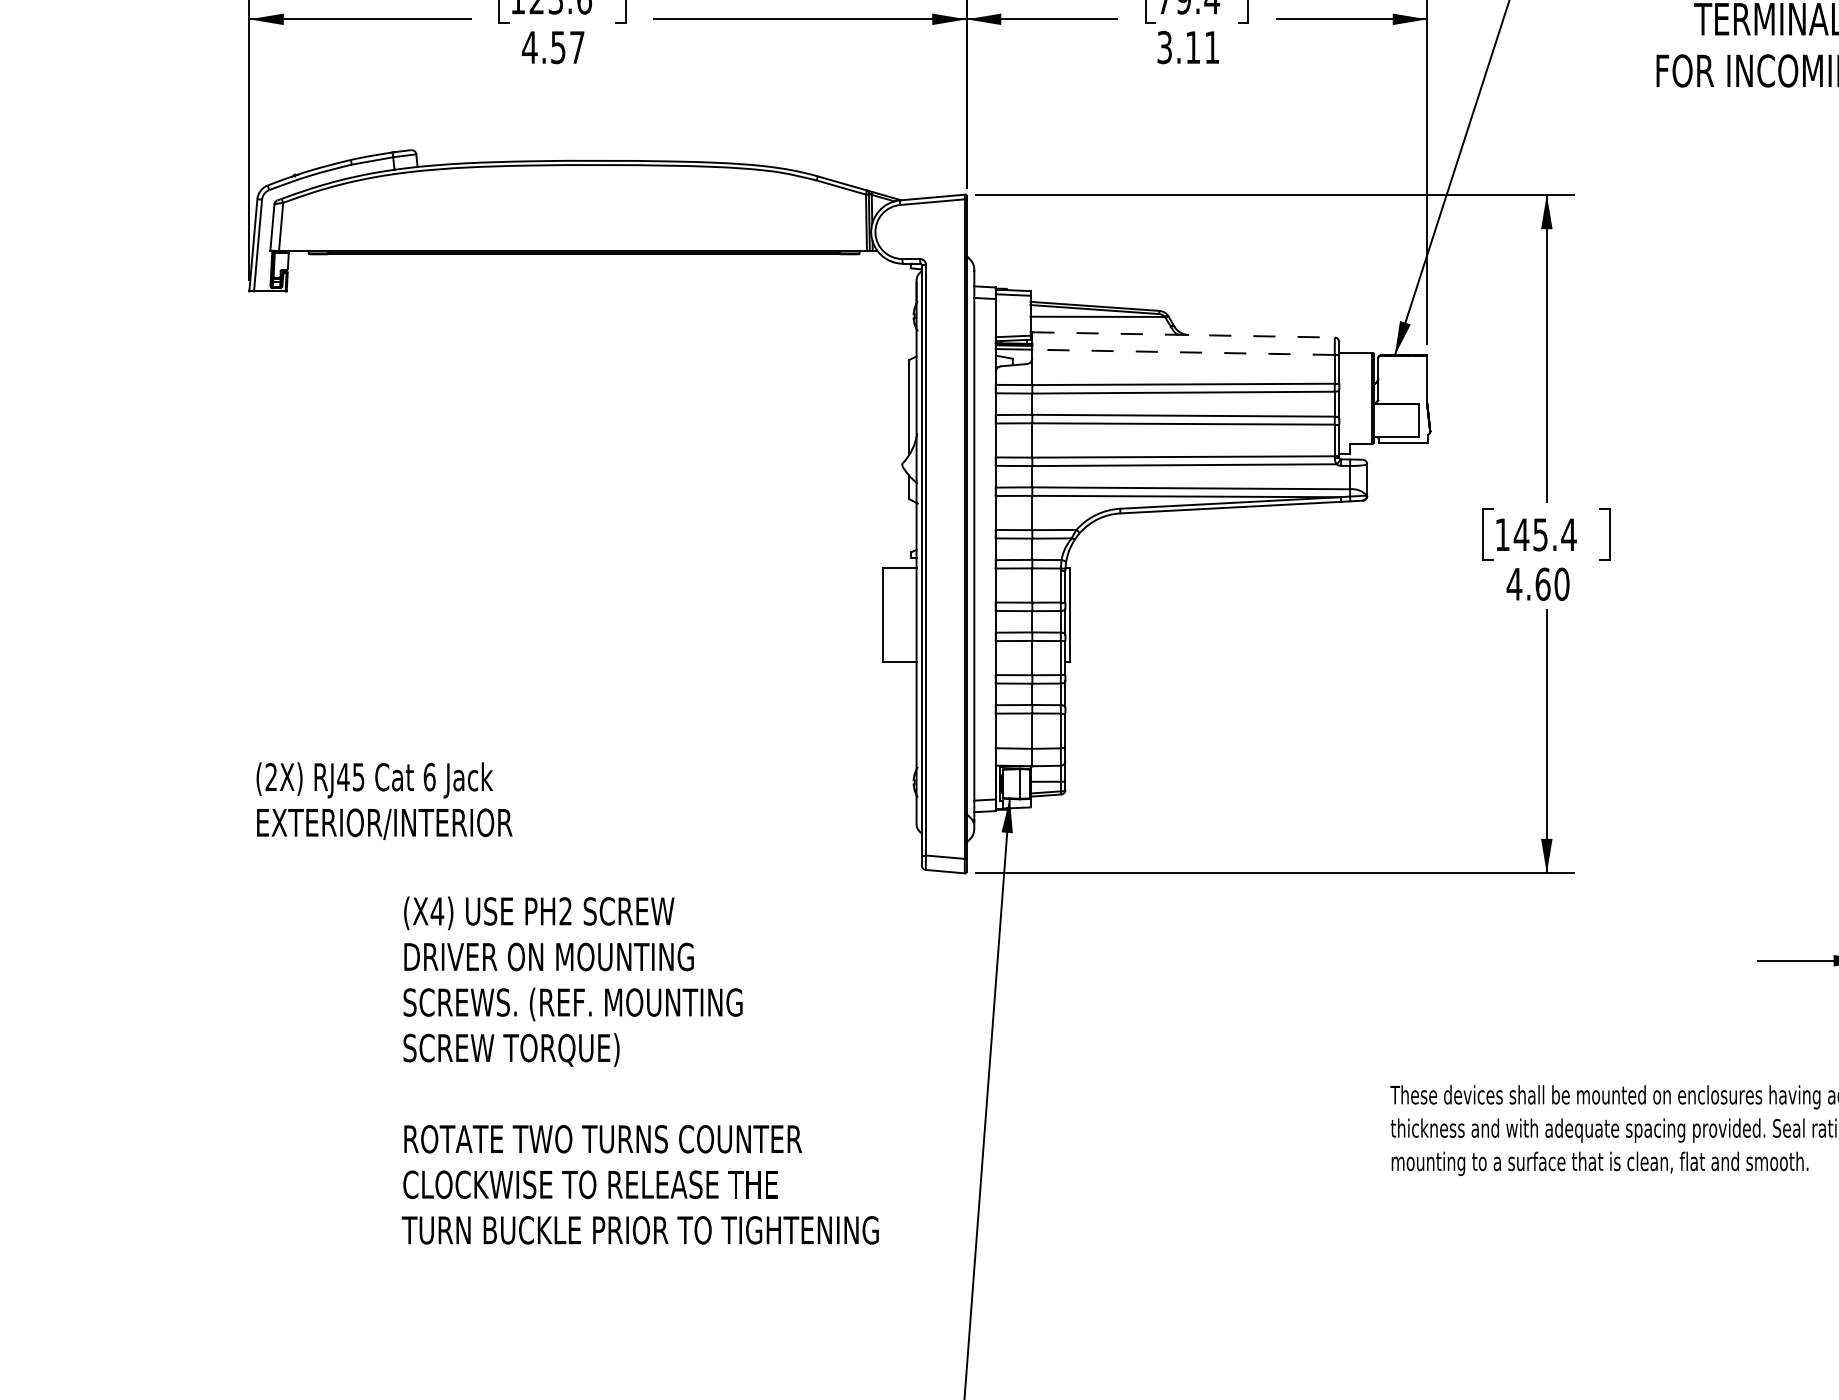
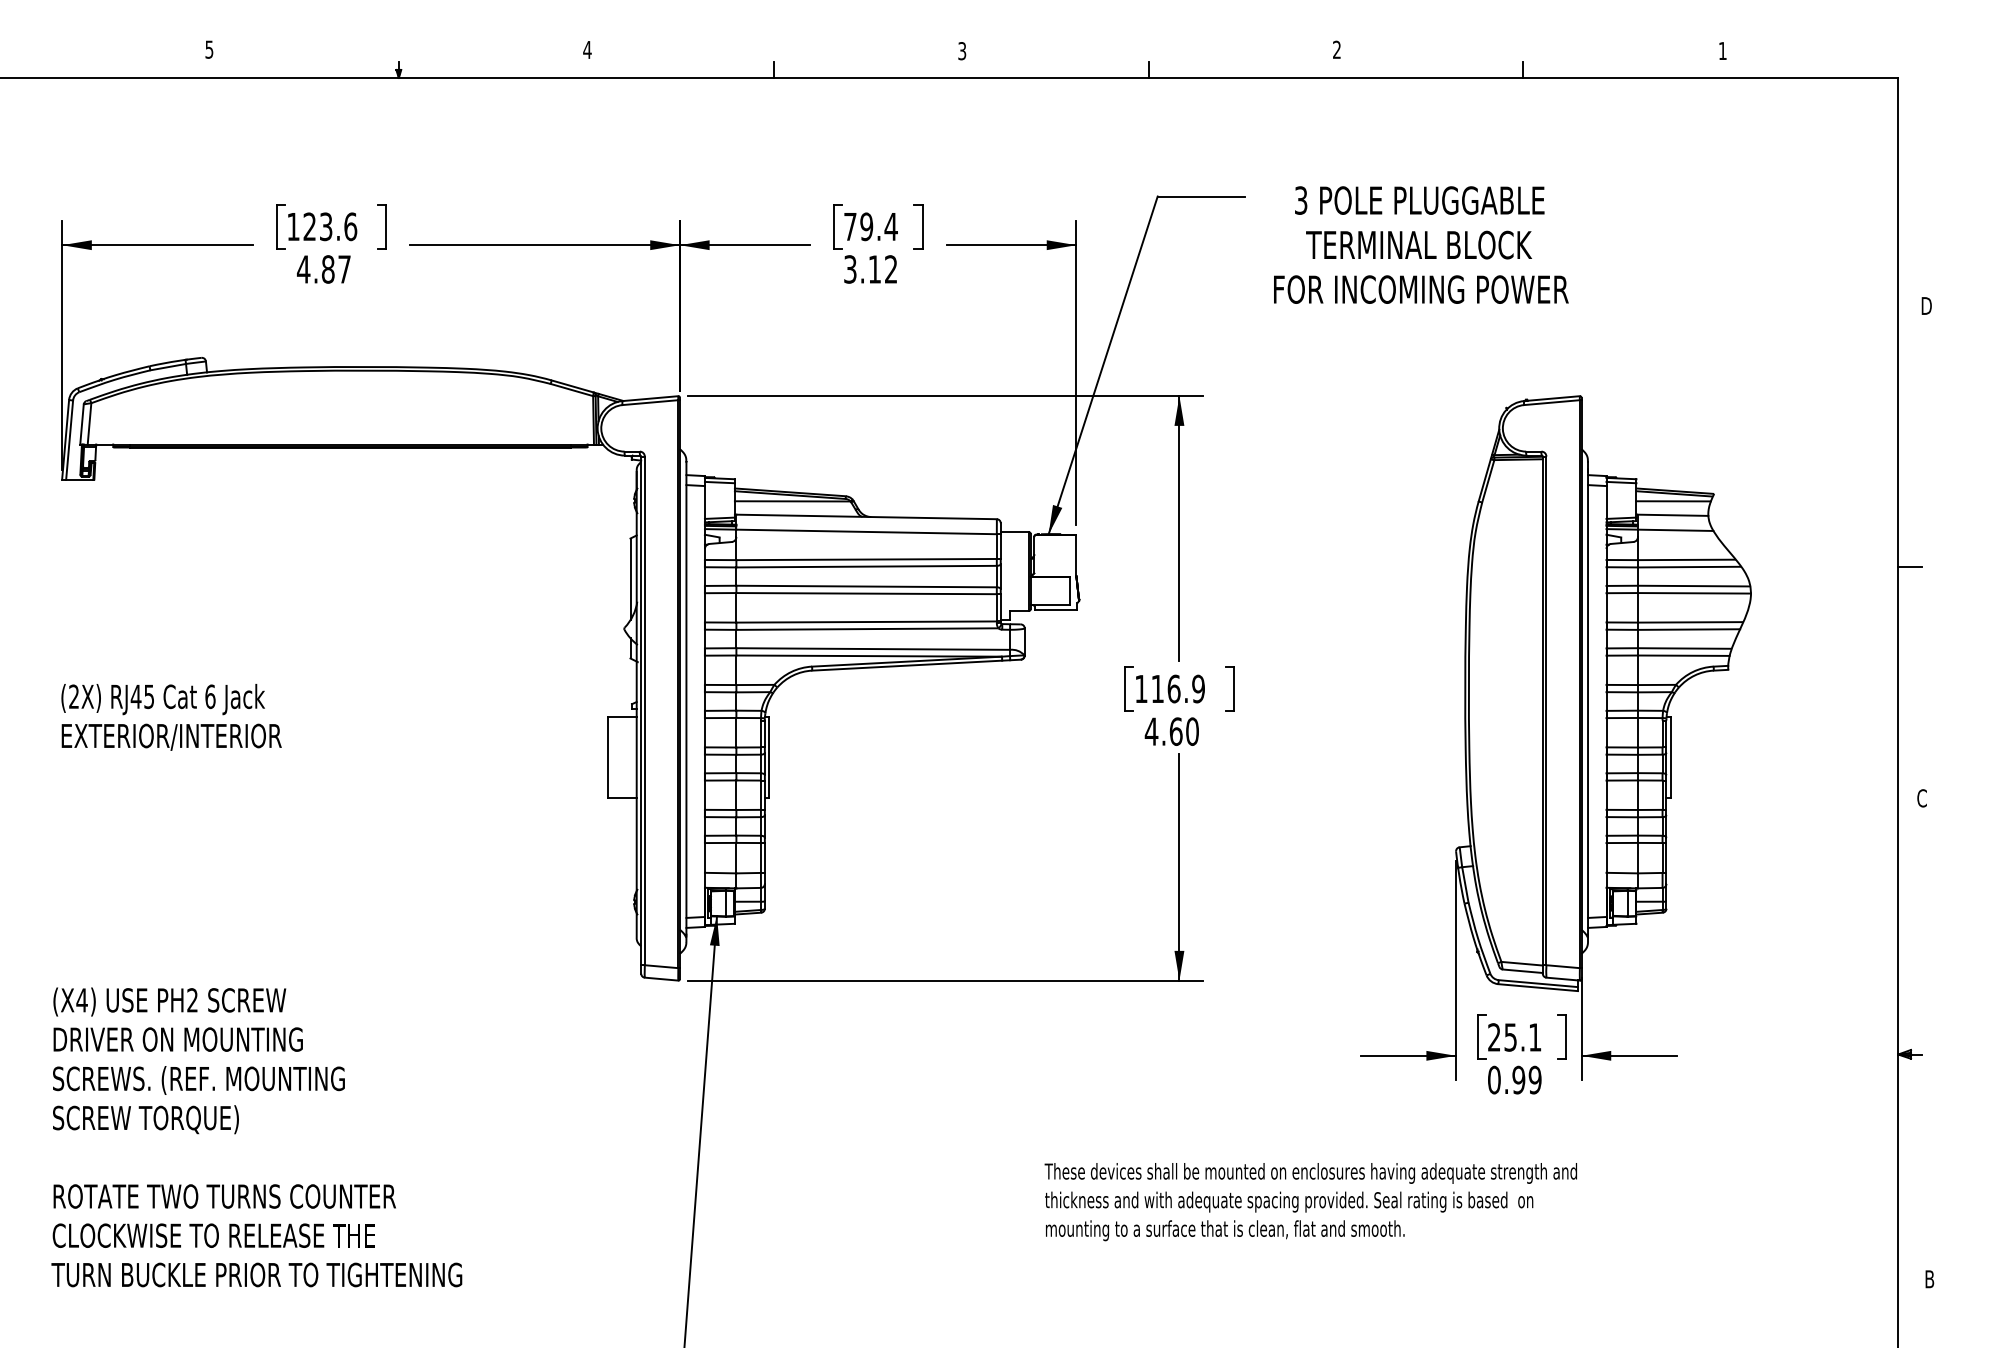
text: (557, 47) -> (327, 269), 4.57 -> 4.87
text: (1212, 47) -> (891, 269), 3.11 -> 3.12
line: (1184, 334) -> (867, 516), dashed -> solid
line: (1183, 351) -> (866, 531), dashed -> solid
text: (1544, 534) -> (1177, 688), 145.4 -> 116.9
text: (384, 801) -> (171, 717), moved
text: (639, 1070) -> (256, 1137), moved

